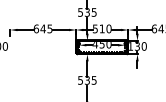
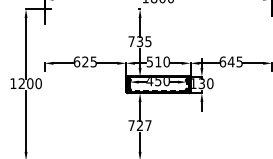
text: (80, 12) -> (131, 41), 535 -> 735
text: (42, 28) -> (84, 61), 645 -> 625
text: (86, 80) -> (139, 125), 535 -> 727

